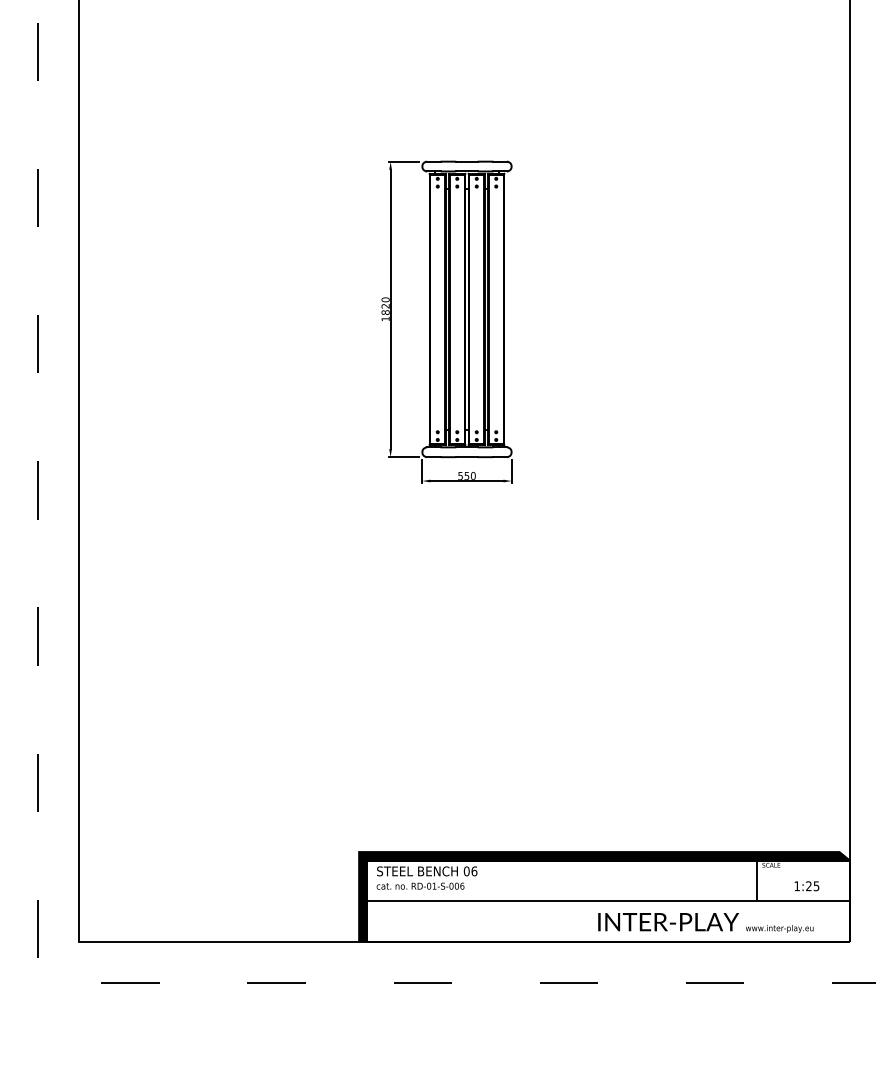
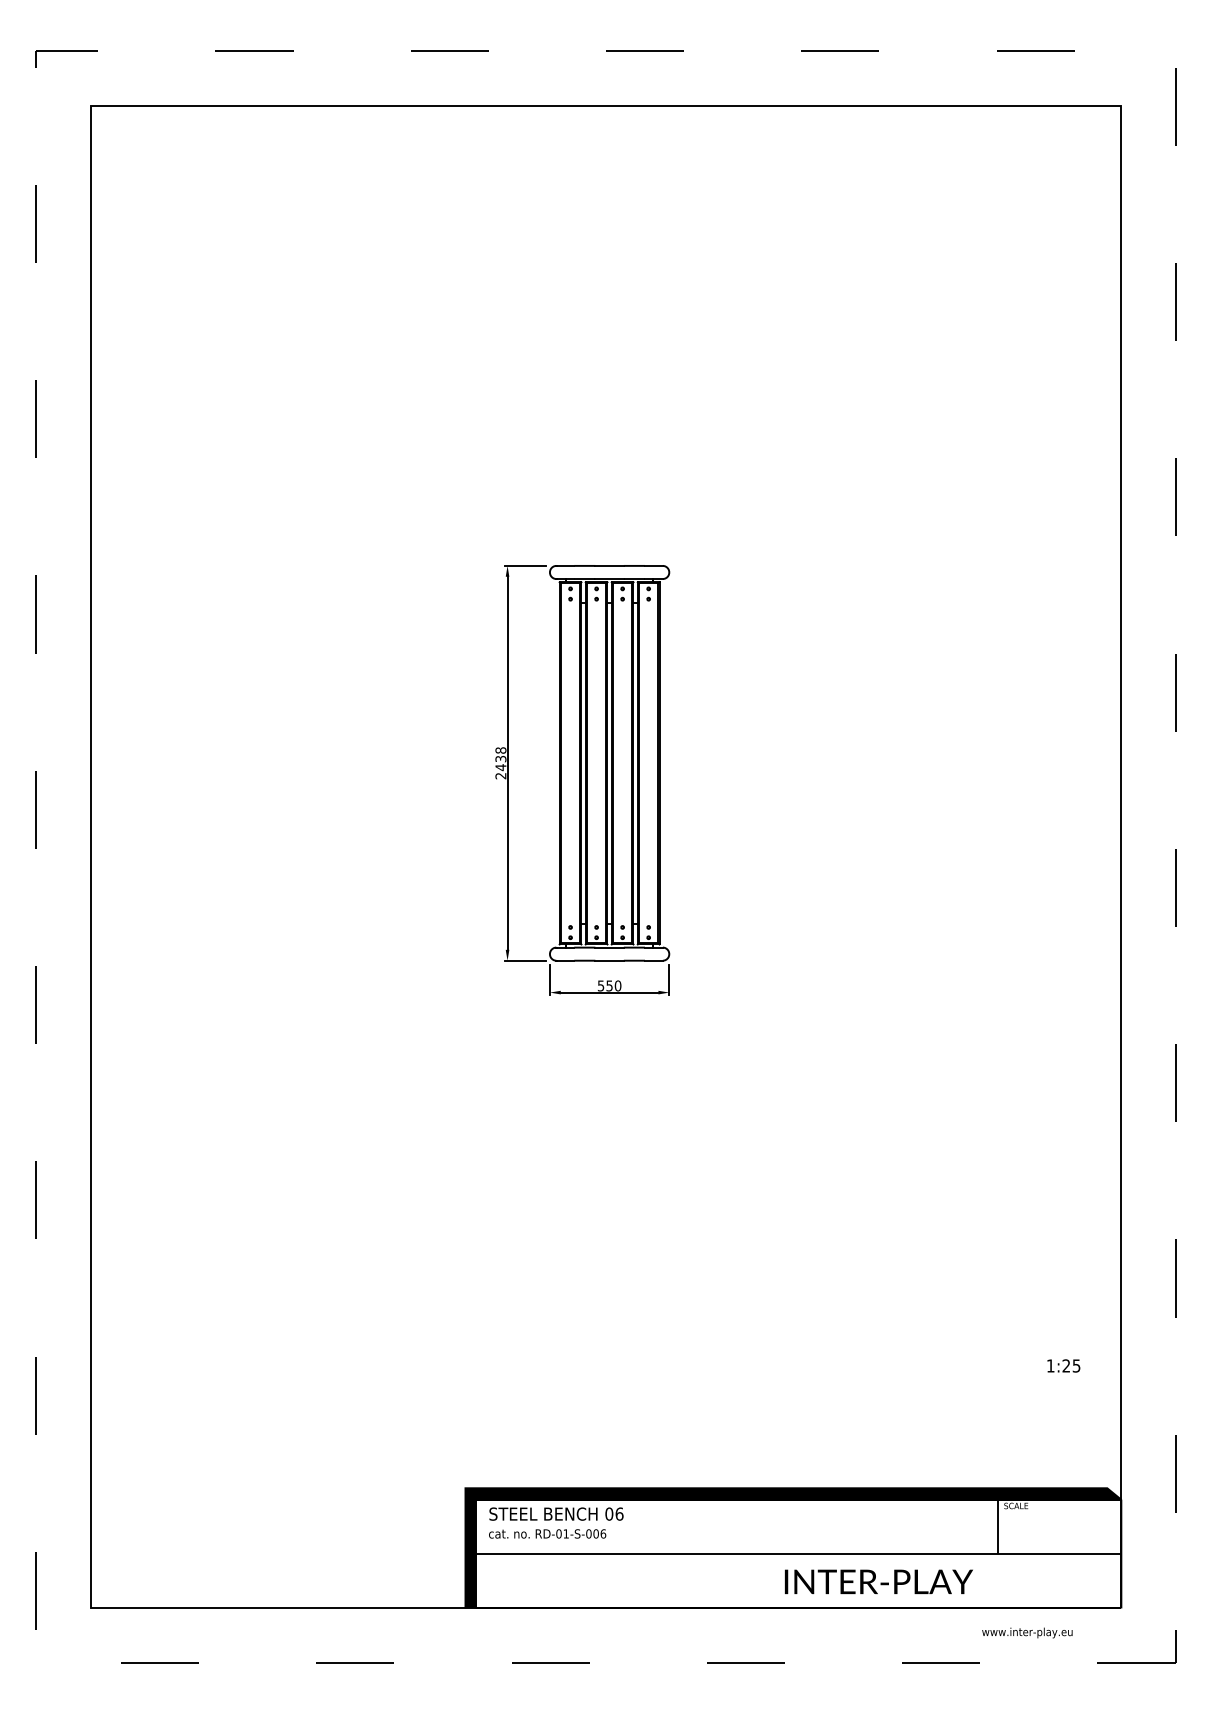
text: (385, 309) -> (500, 763), 1820 -> 2438
text: (806, 885) -> (1063, 1365), moved
text: (779, 928) -> (1027, 1632), moved

